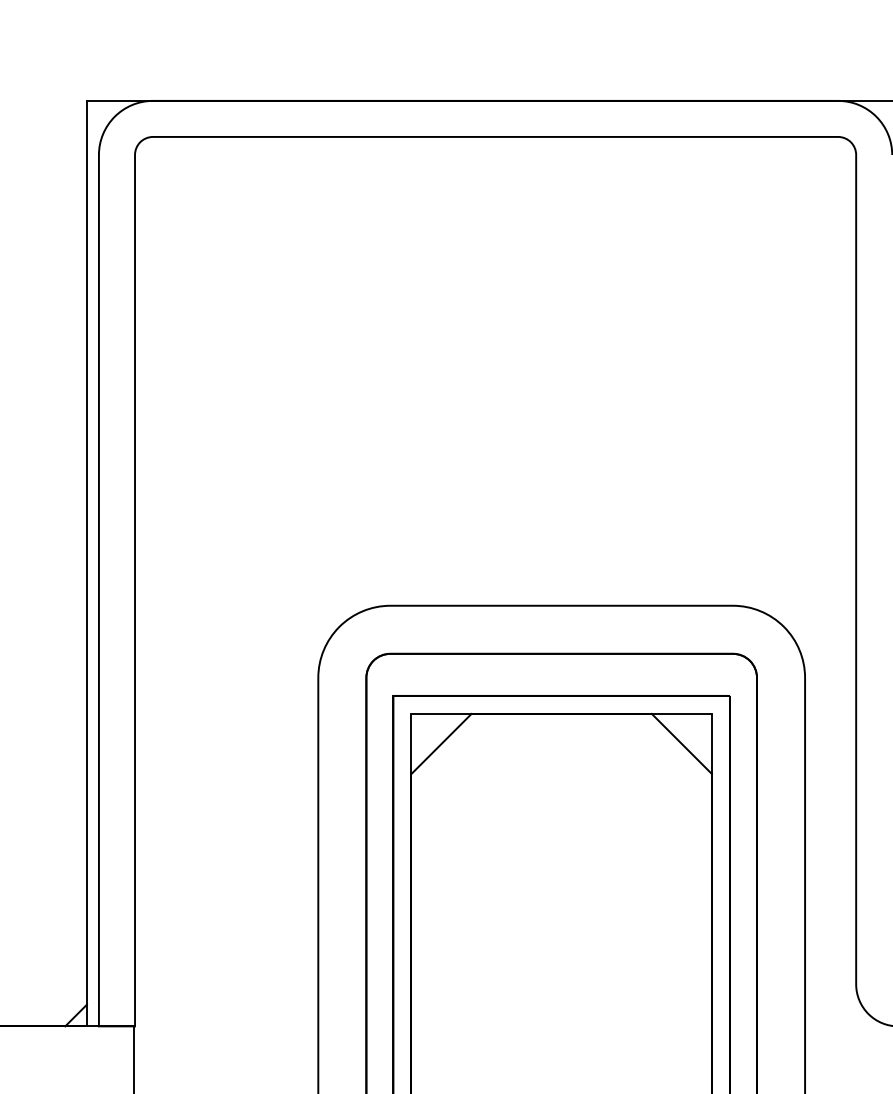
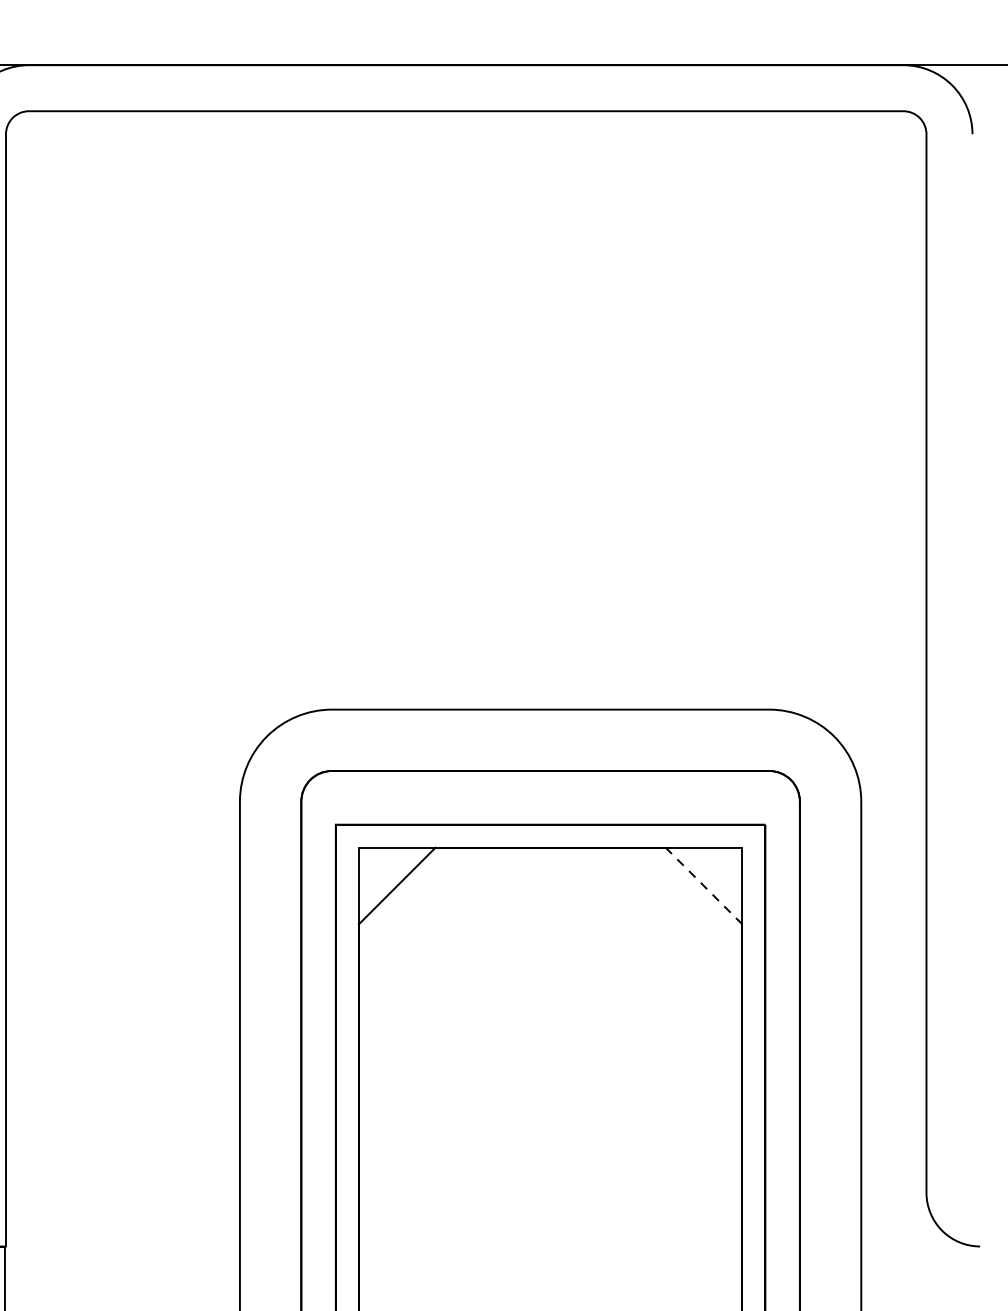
line: (681, 743) -> (703, 885), solid -> dashed

